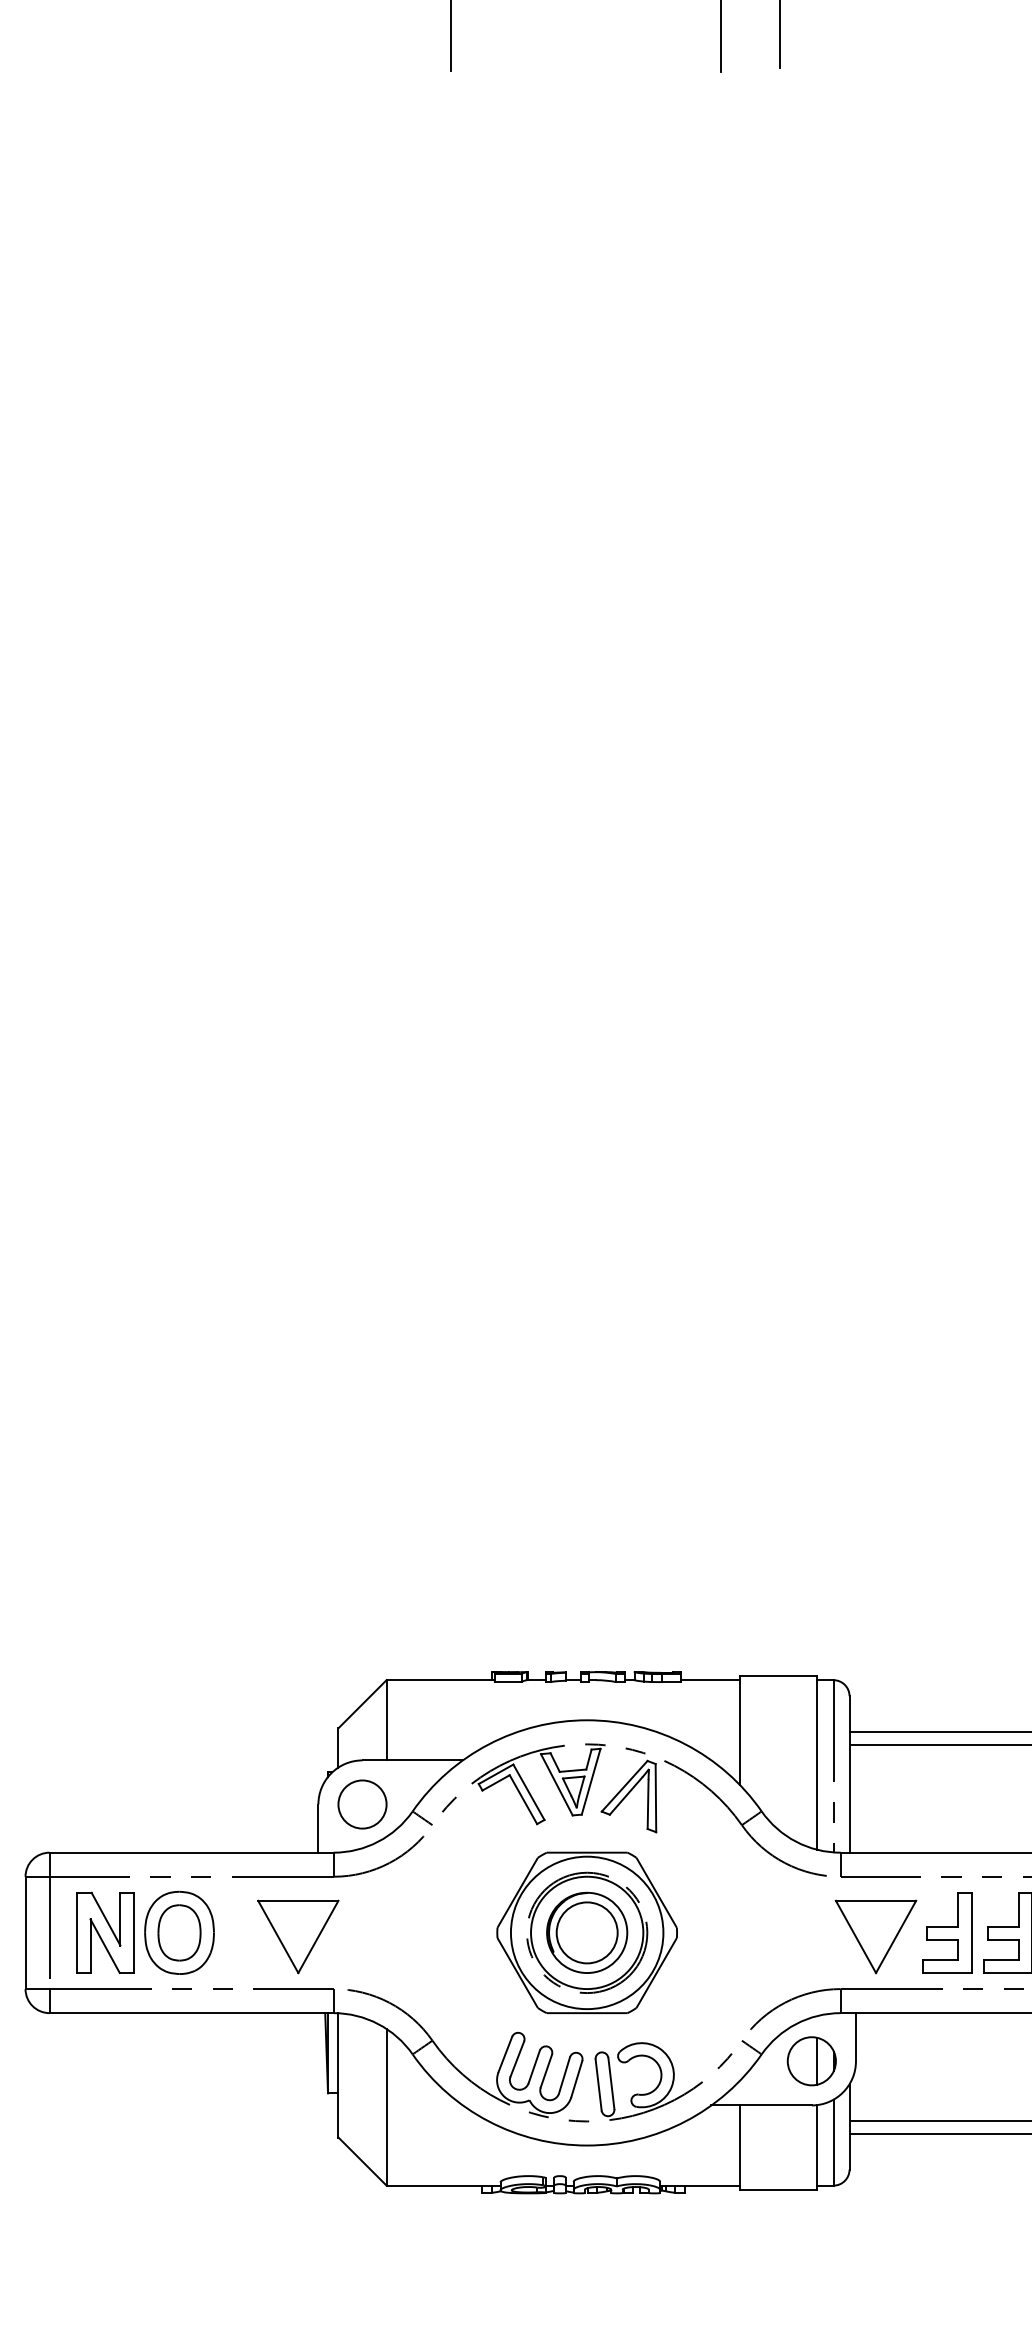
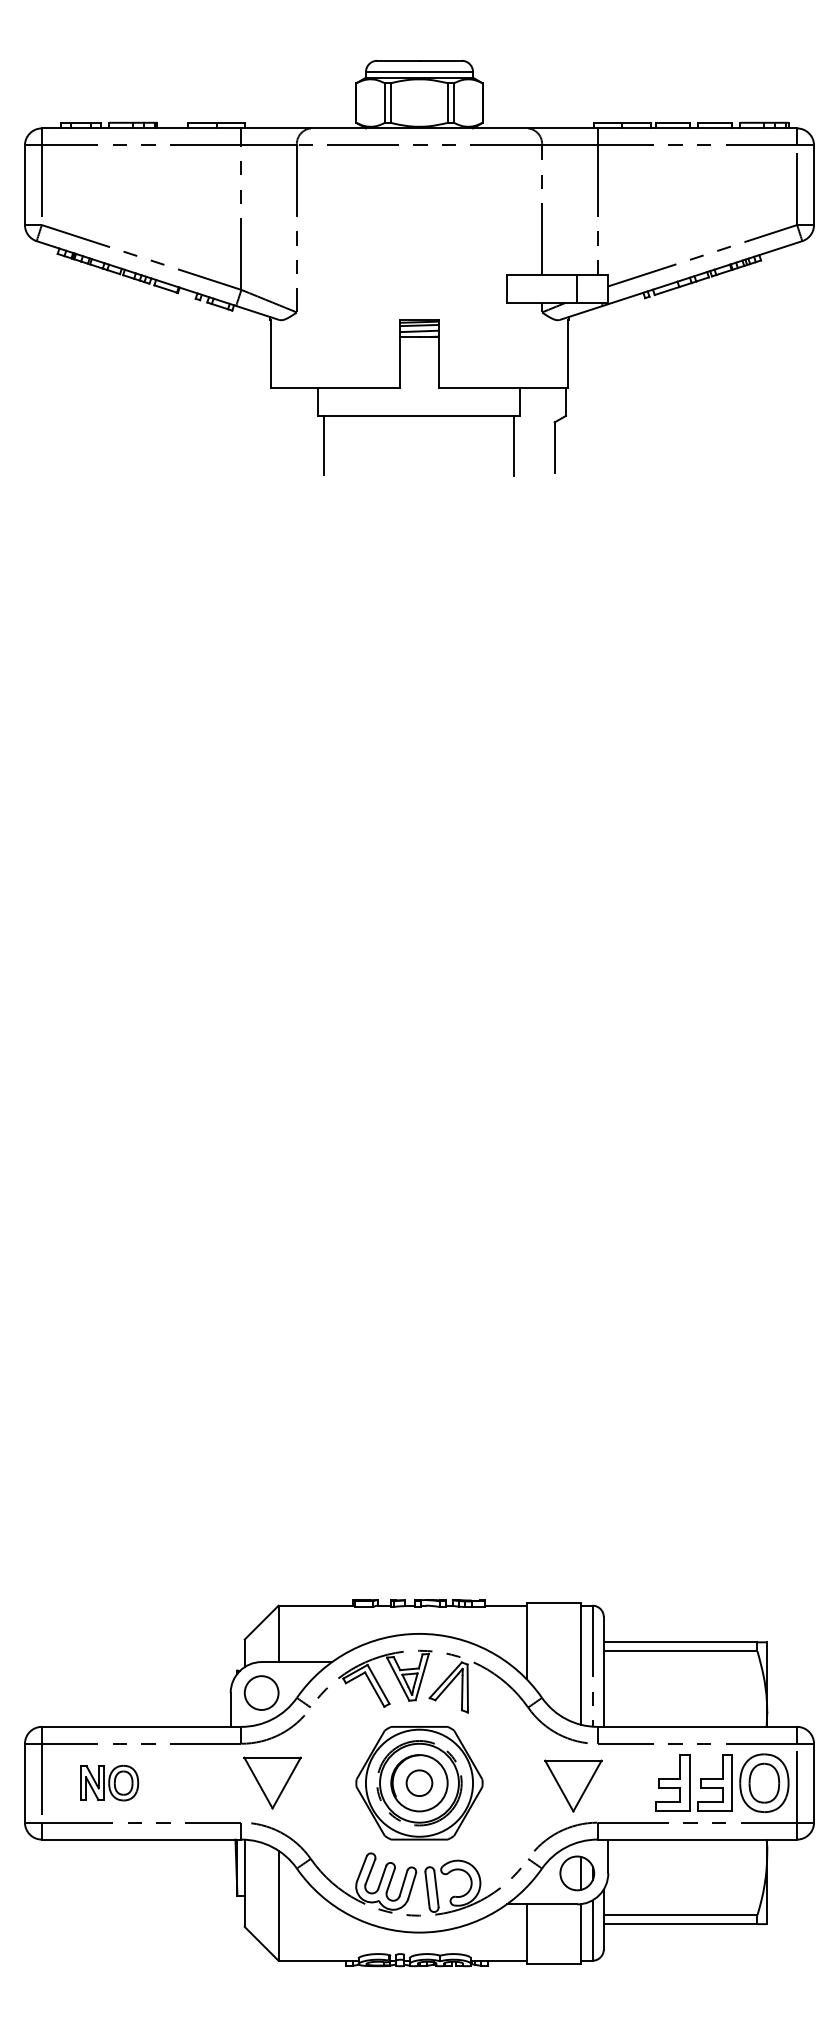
part: (145, 1931) -> (109, 1782), size x0.6
circle: (587, 1931) -> (419, 1782), size x0.6
part: (298, 1936) -> (272, 1782), moved
part: (876, 1936) -> (573, 1785), moved

